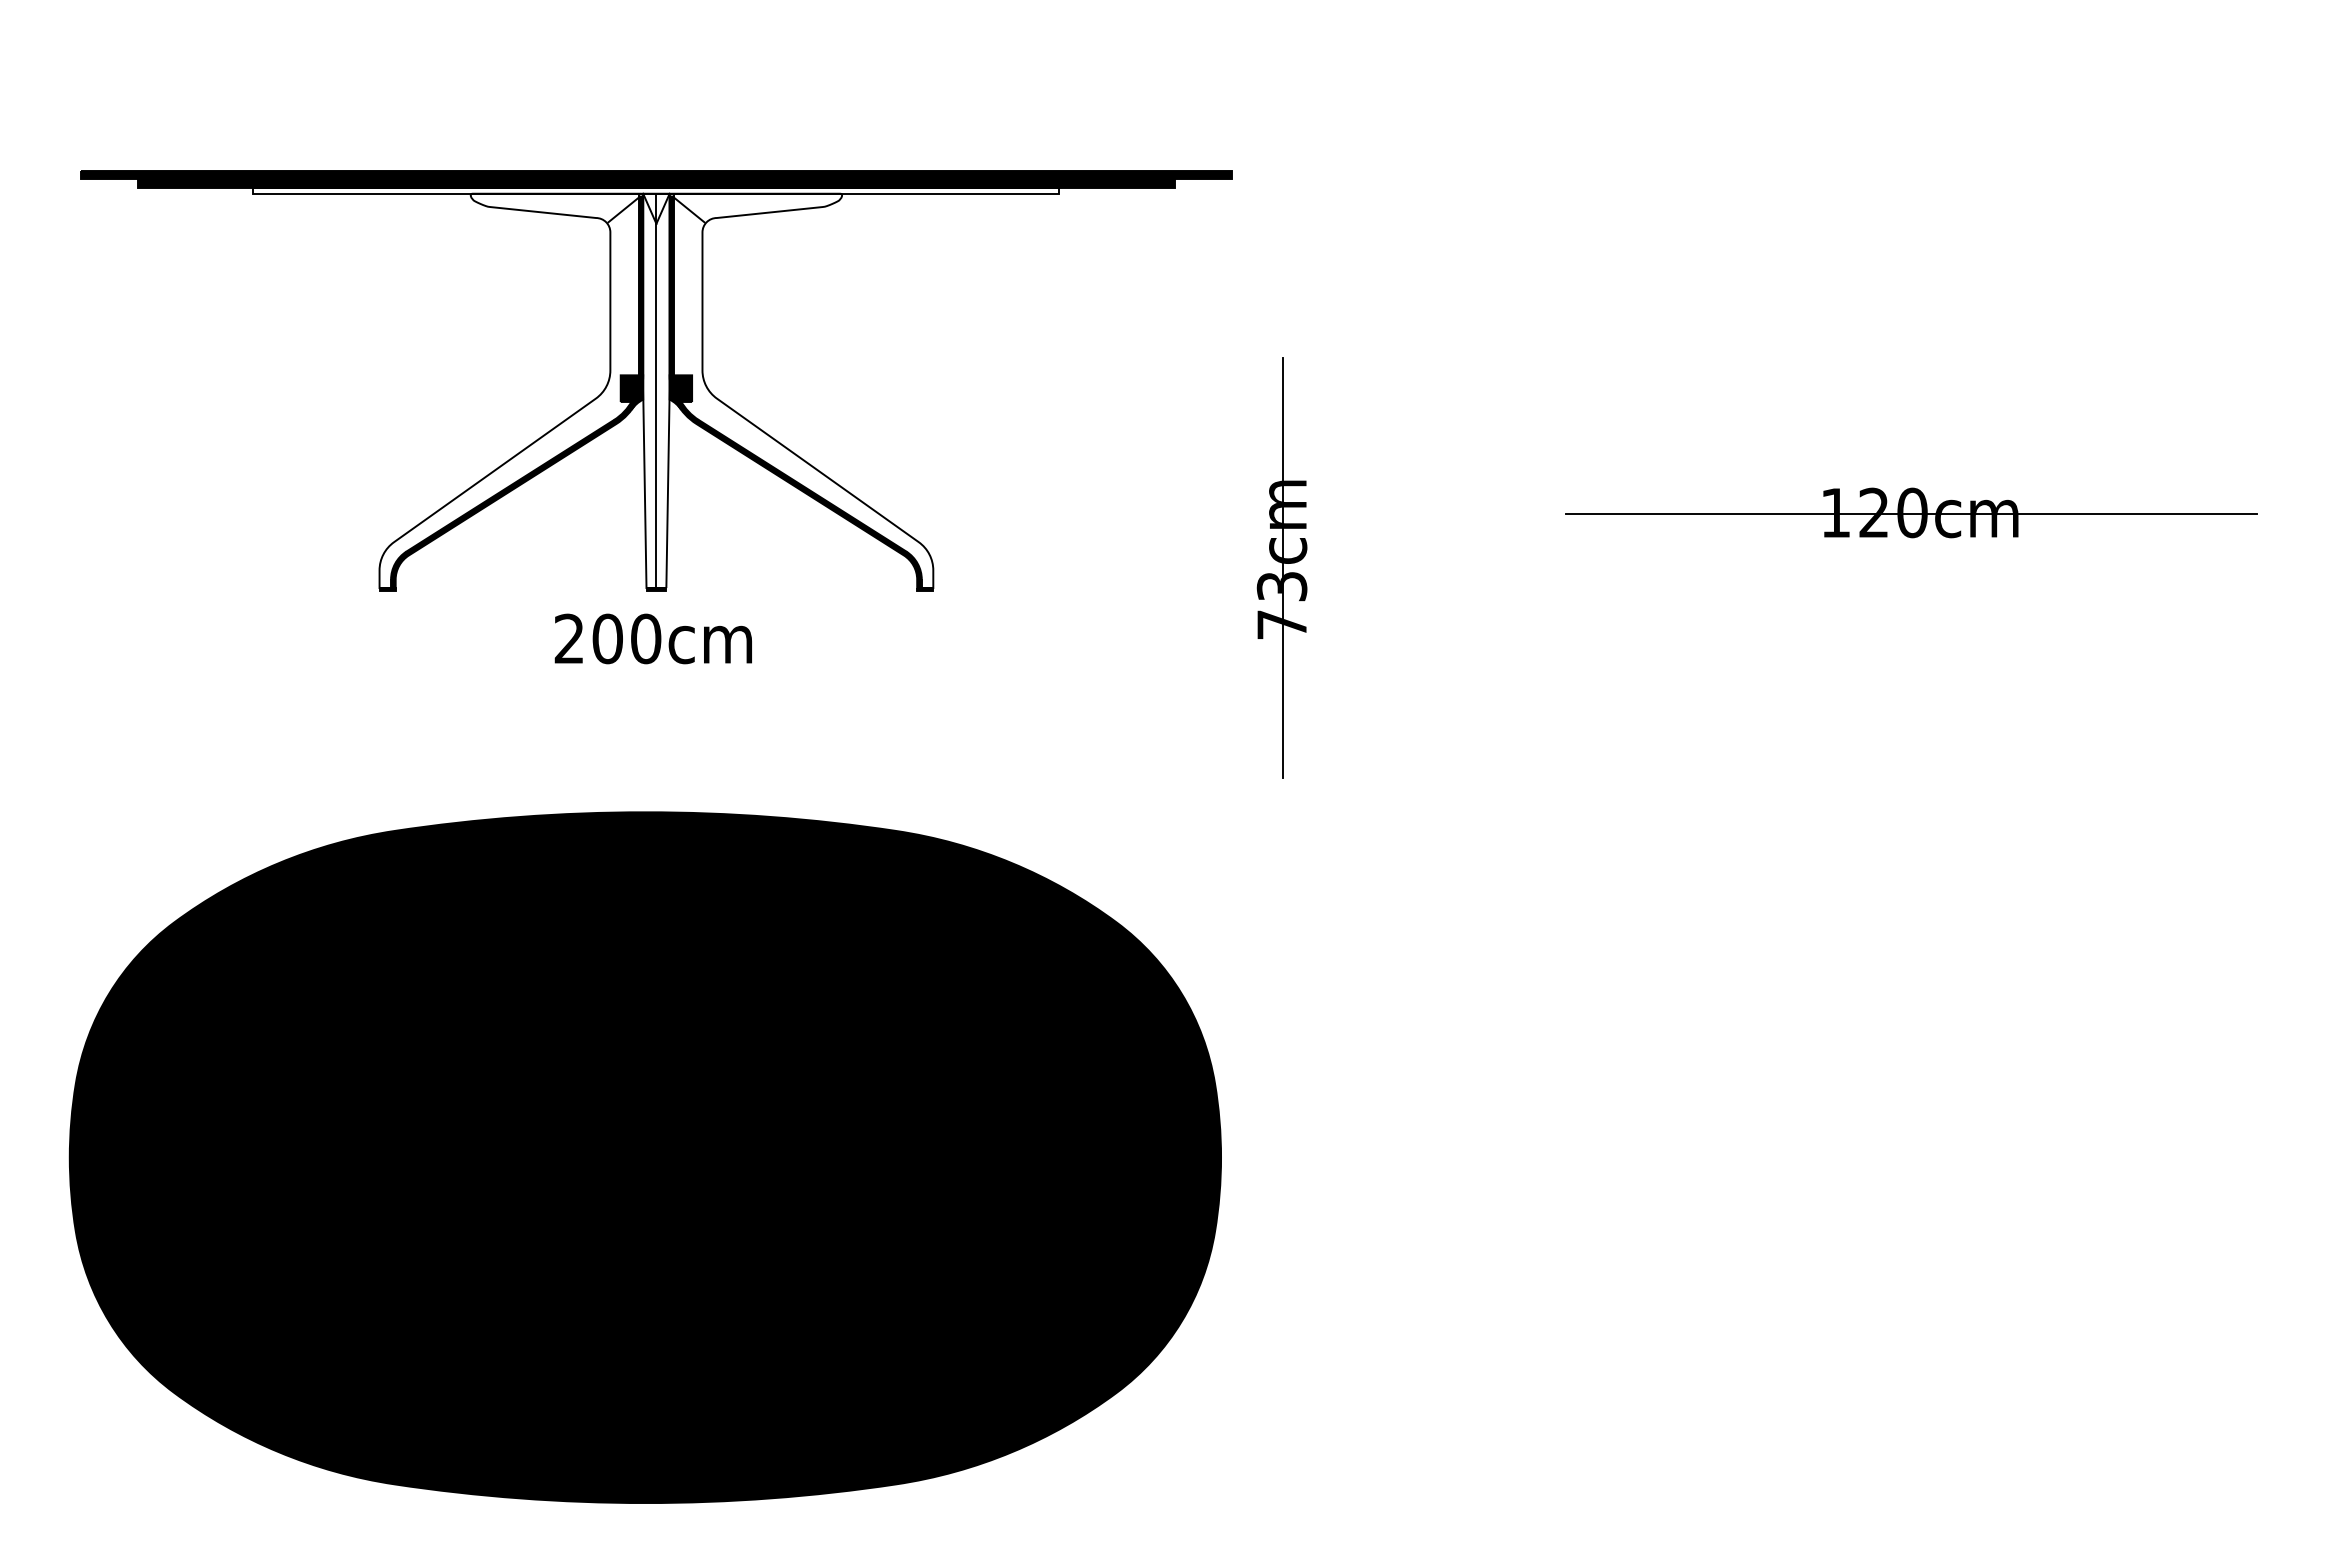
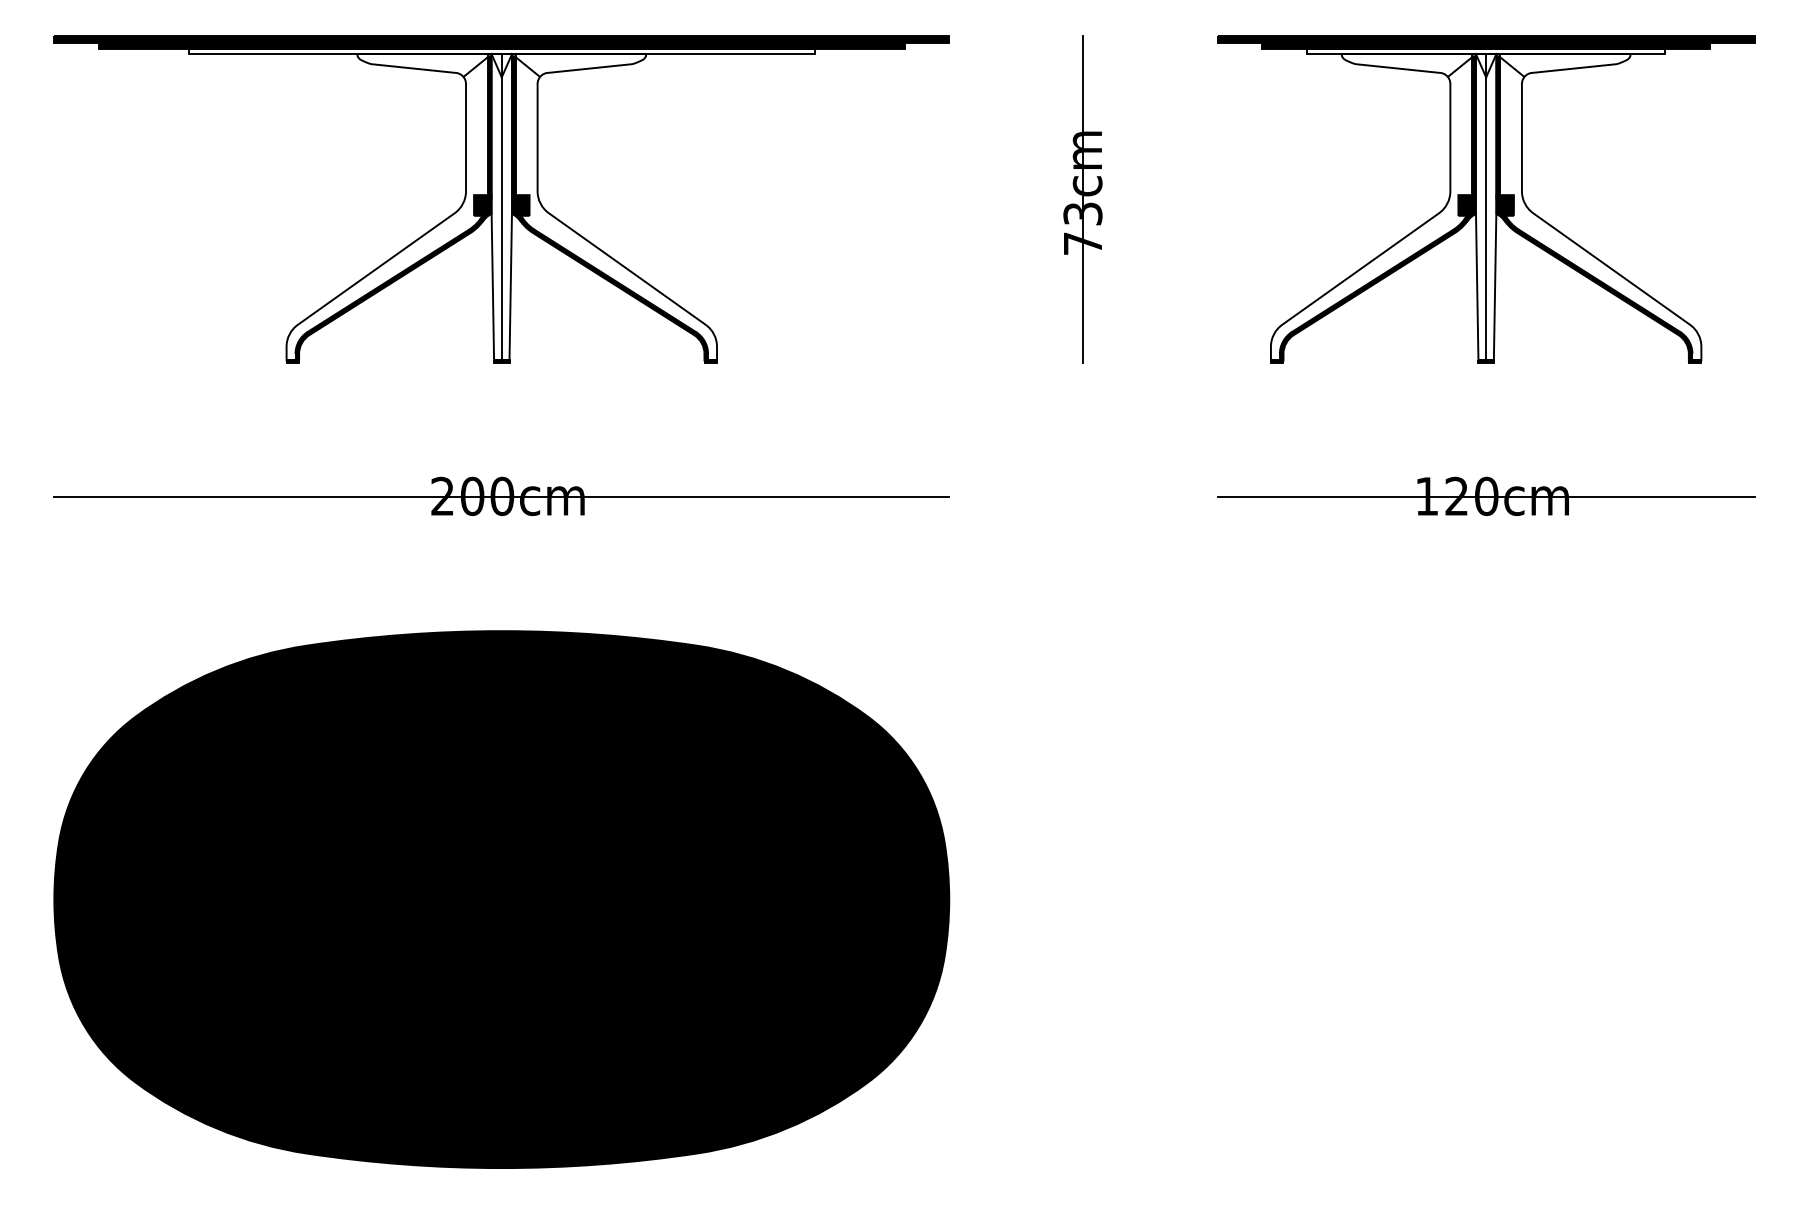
part: (1911, 256) -> (1485, 199), added
part: (656, 380) -> (501, 199), moved
part: (1911, 512) -> (1485, 496), moved
part: (1281, 567) -> (1082, 199), moved
line: (645, 639) -> (501, 496), added

